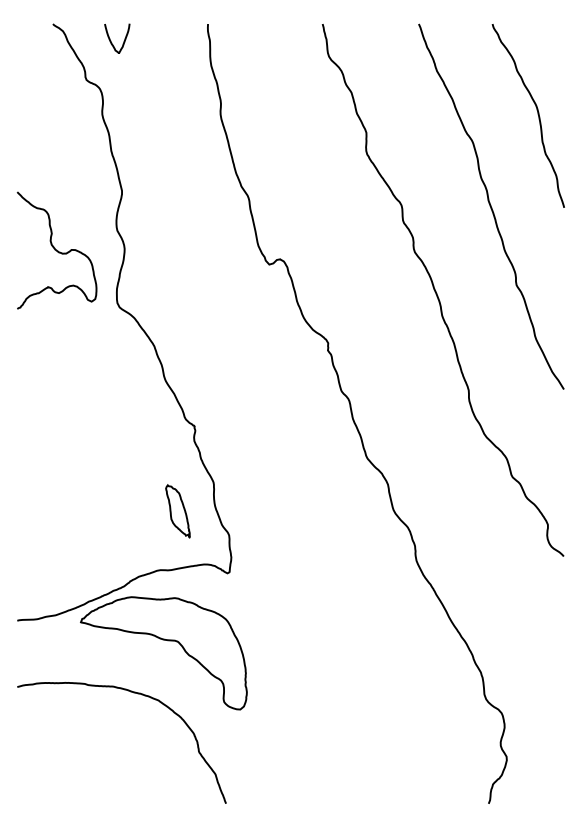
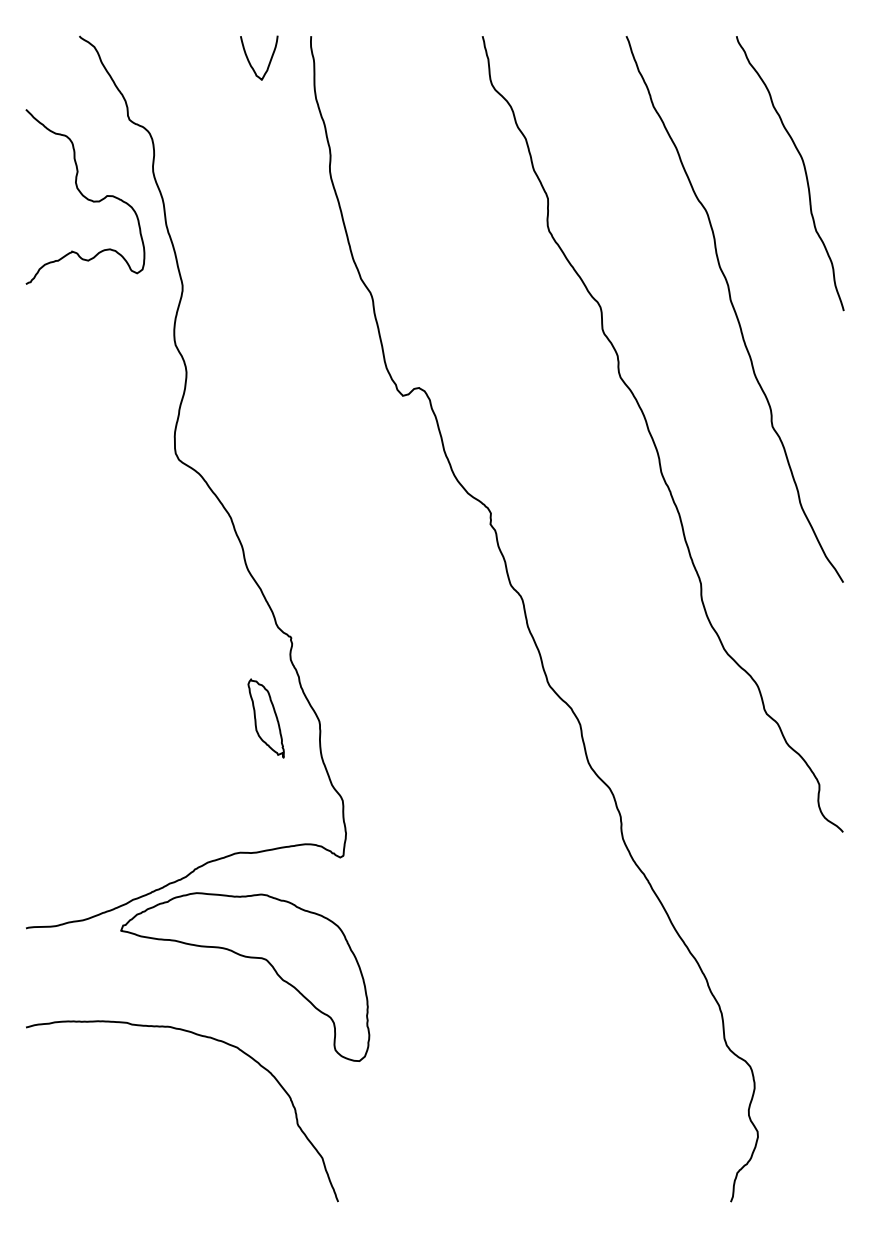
curve: (111, 40) -> (250, 60), moved
curve: (56, 250) -> (84, 196), moved
part: (177, 511) -> (265, 718), moved

